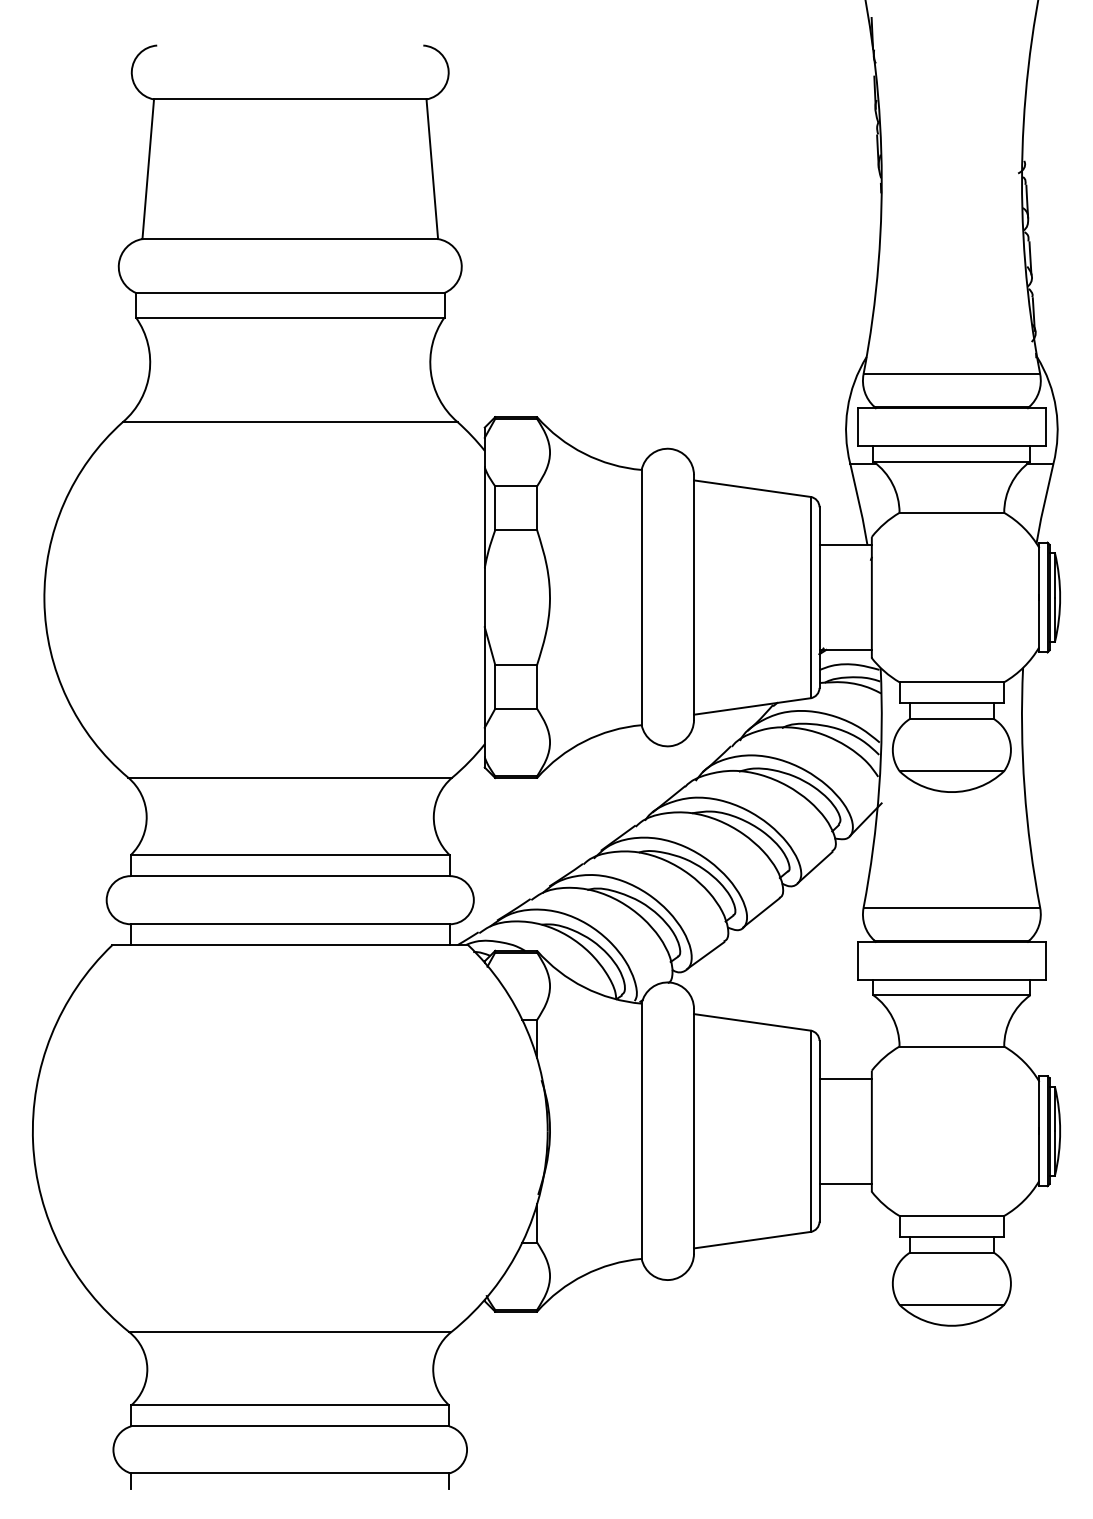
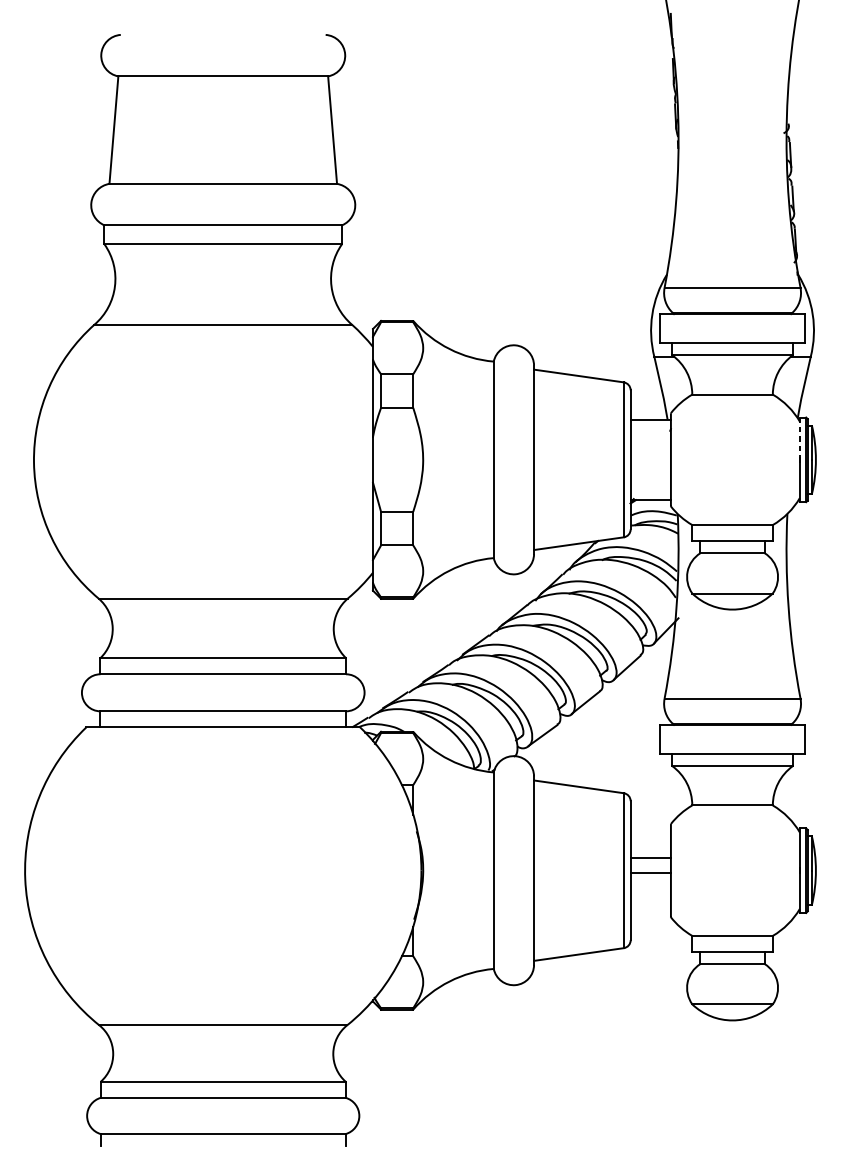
line: (1039, 570) -> (800, 439), solid -> dashed
line: (845, 1078) -> (650, 857), moved
line: (845, 1183) -> (650, 873), moved

